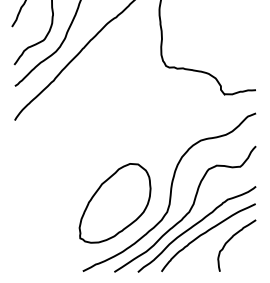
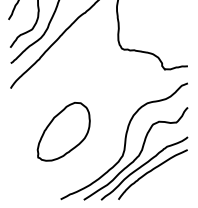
part: (114, 203) -> (63, 131), moved
curve: (231, 239) -> (169, 176), removed

